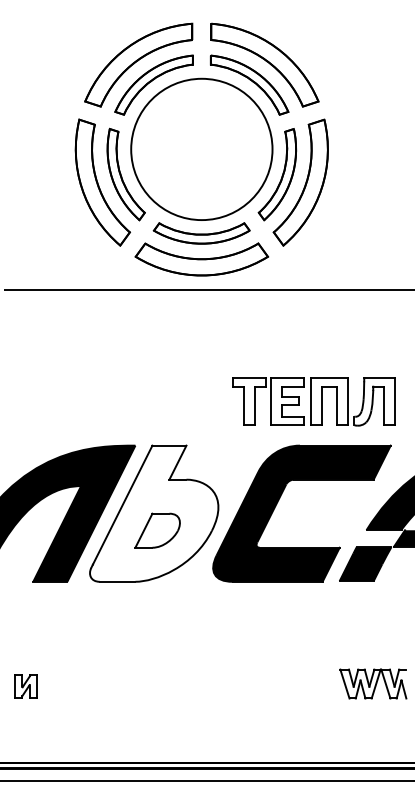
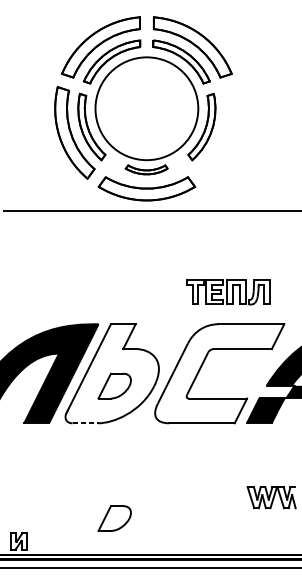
part: (300, 182) -> (218, 132), removed
part: (201, 233) -> (146, 169), size x0.6
part: (313, 401) -> (228, 292), size x0.7
fill: (301, 513) -> (219, 373), removed
line: (117, 581) -> (85, 423), solid -> dashed
part: (25, 686) -> (18, 541), moved
part: (157, 712) -> (114, 518), added

